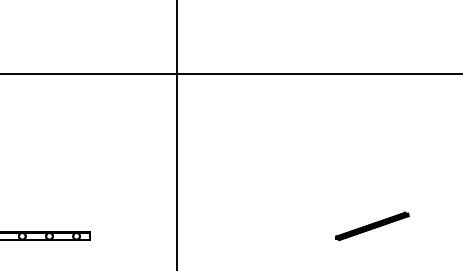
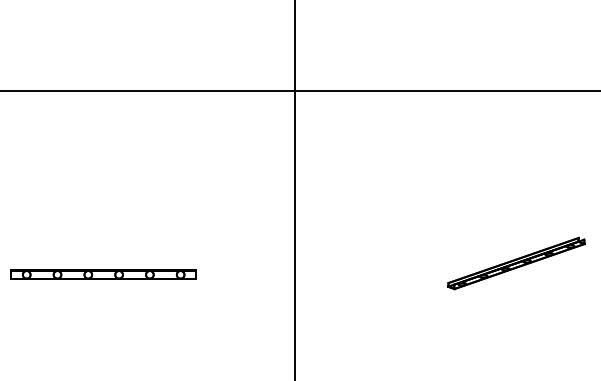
part: (372, 226) -> (516, 263), size x1.67

